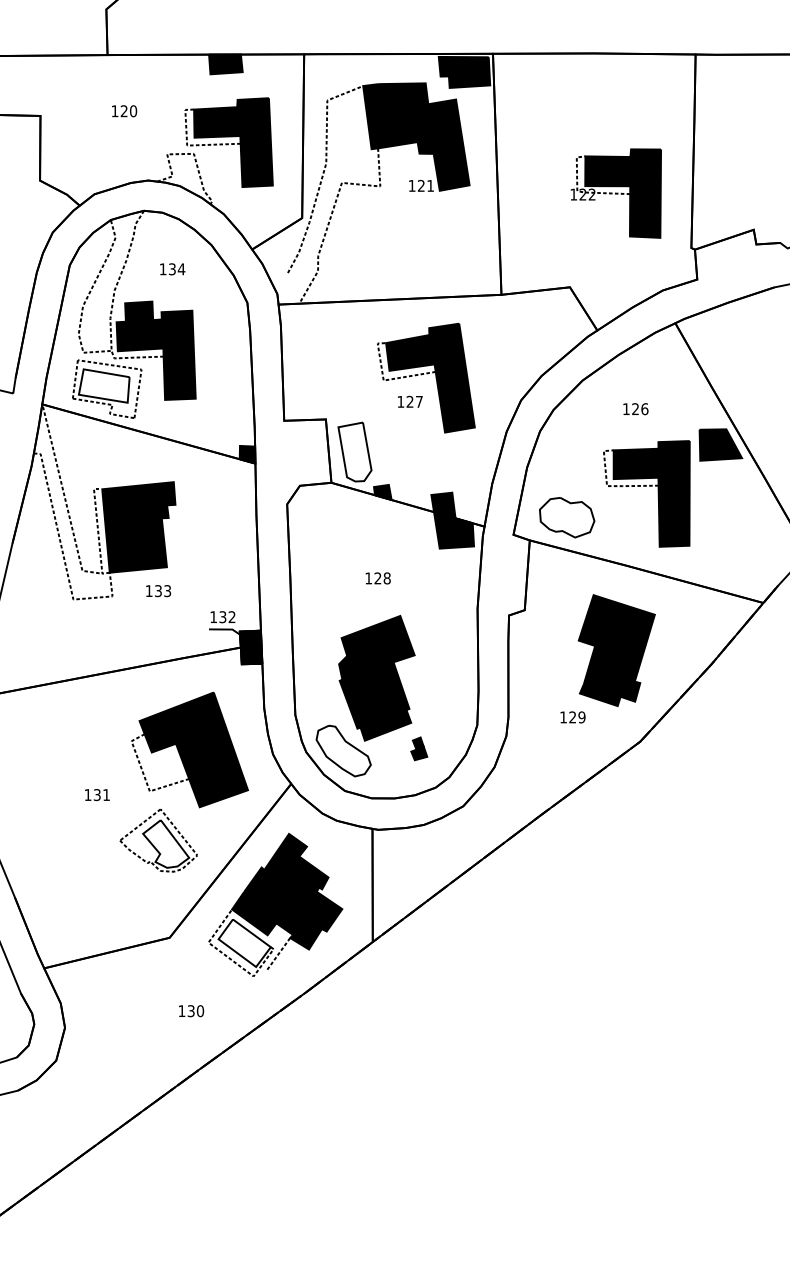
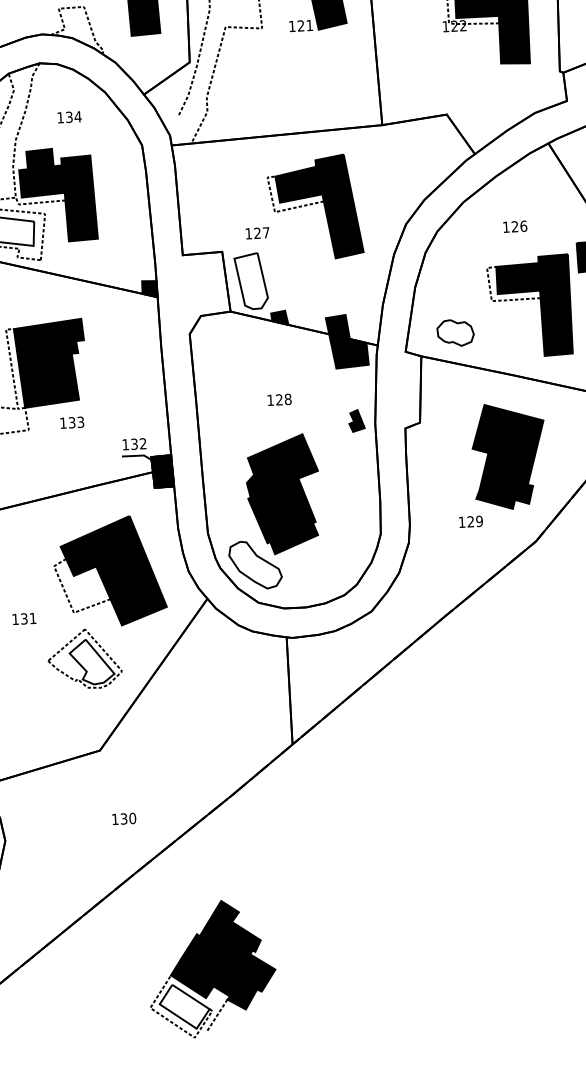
text: (410, 401) -> (257, 232), moved
part: (567, 517) -> (455, 332), size x0.7
part: (419, 748) -> (356, 420), moved
part: (275, 904) -> (211, 968), moved

